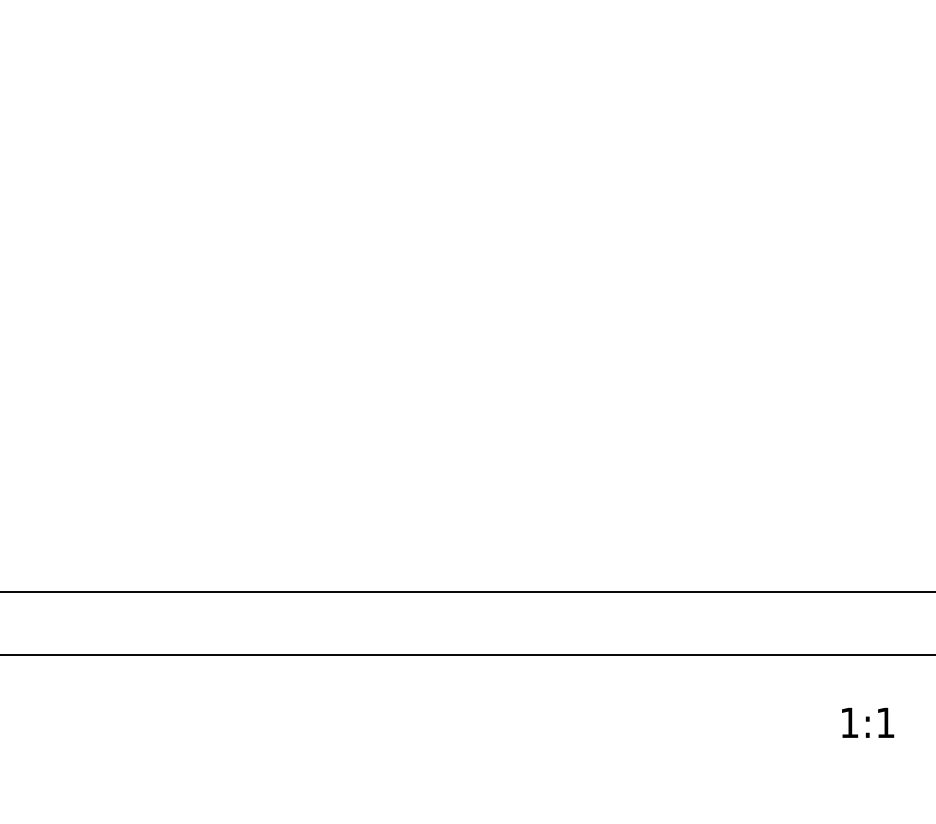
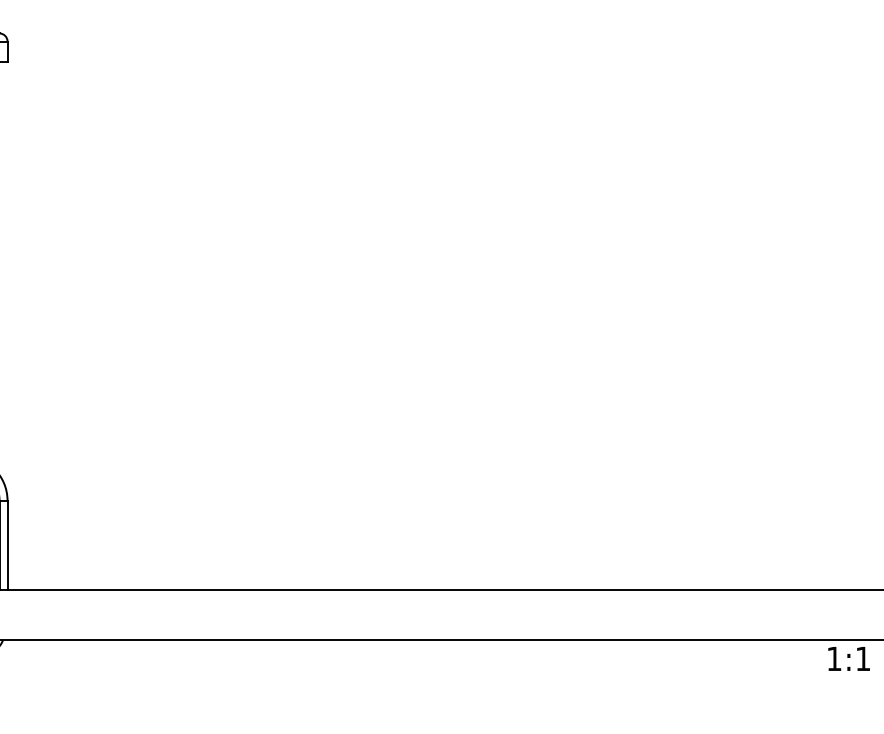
text: (867, 722) -> (848, 658), moved

